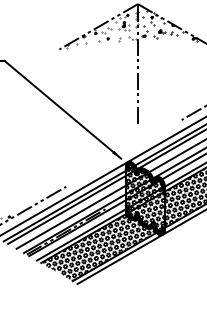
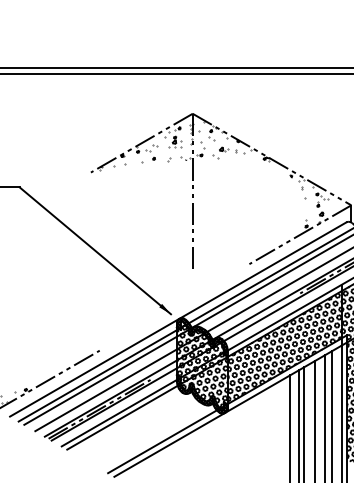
hatch: (167, 25) -> (231, 141), removed
hatch: (99, 247) -> (142, 429), removed

